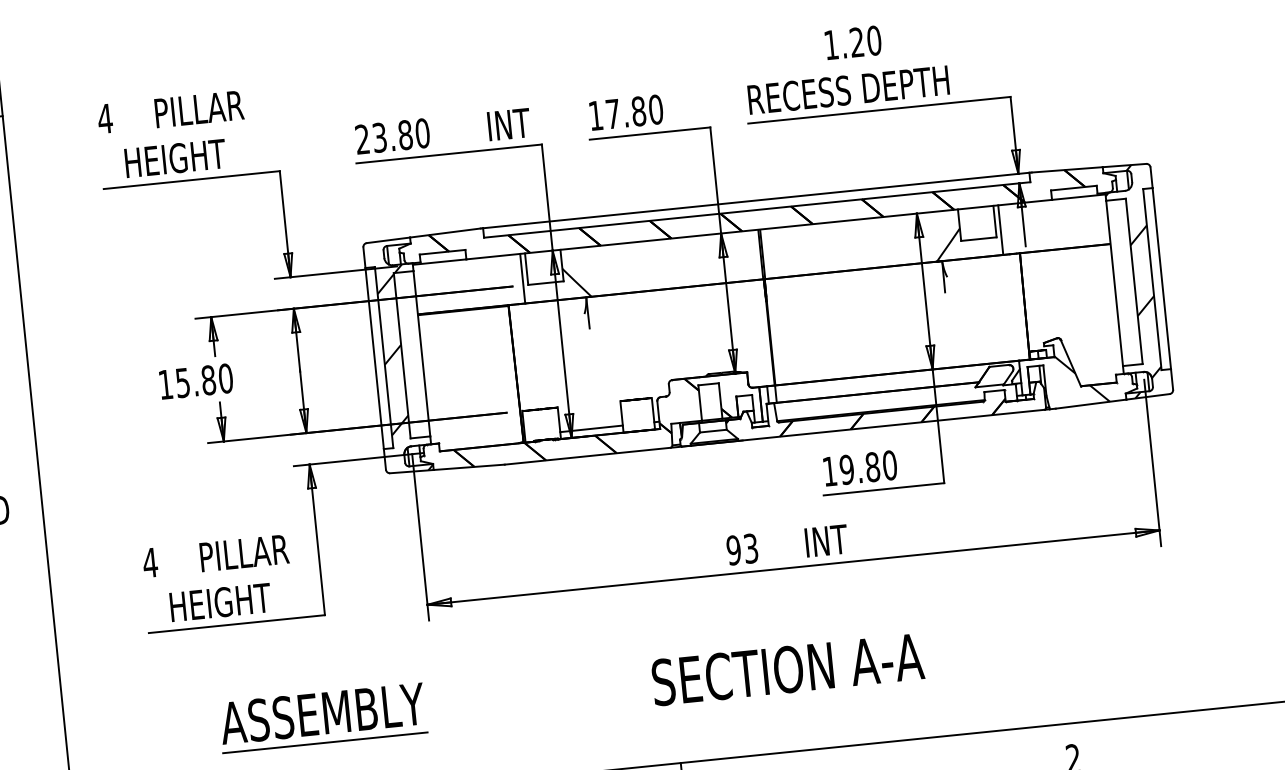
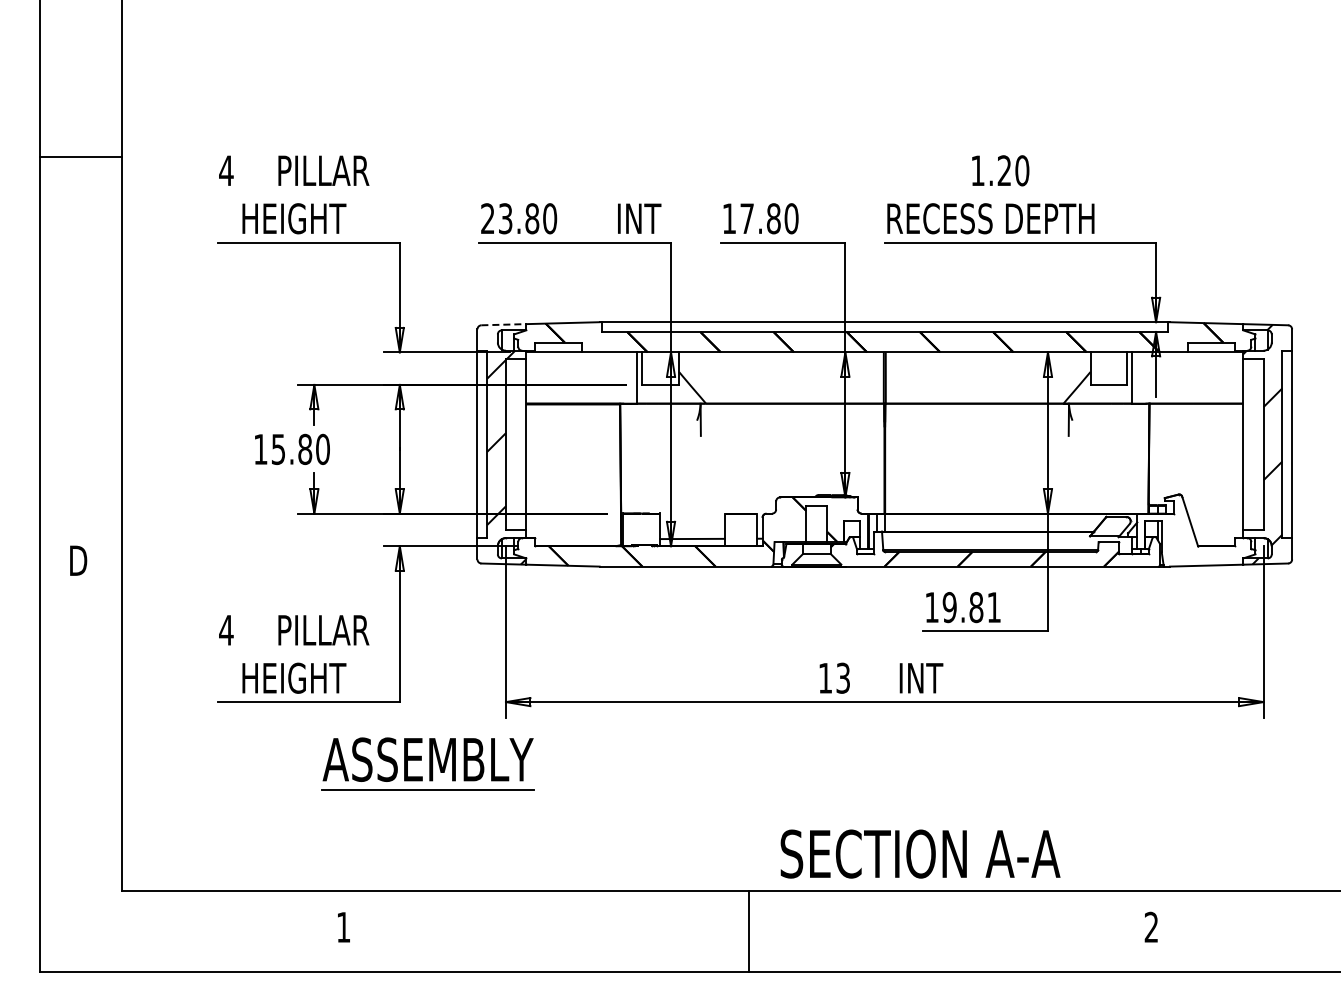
line: (388, 240) -> (503, 324), solid -> dashed
hatch: (1064, 380) -> (1181, 538), removed
text: (890, 465) -> (994, 607), 19.80 -> 19.81
text: (733, 549) -> (825, 677), 93 -> 13
text: (787, 669) -> (920, 853), moved
part: (322, 717) -> (427, 763), moved

